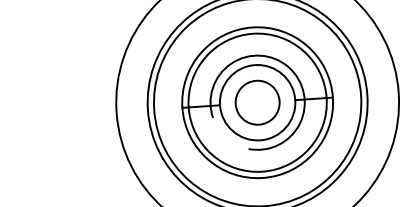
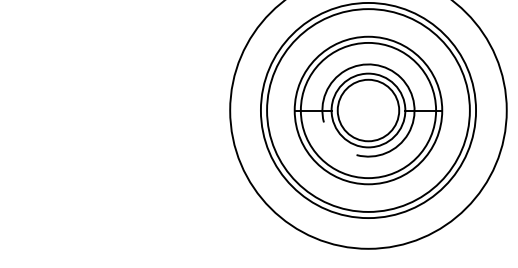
circle: (257, 102) -> (368, 110), size x1.43

